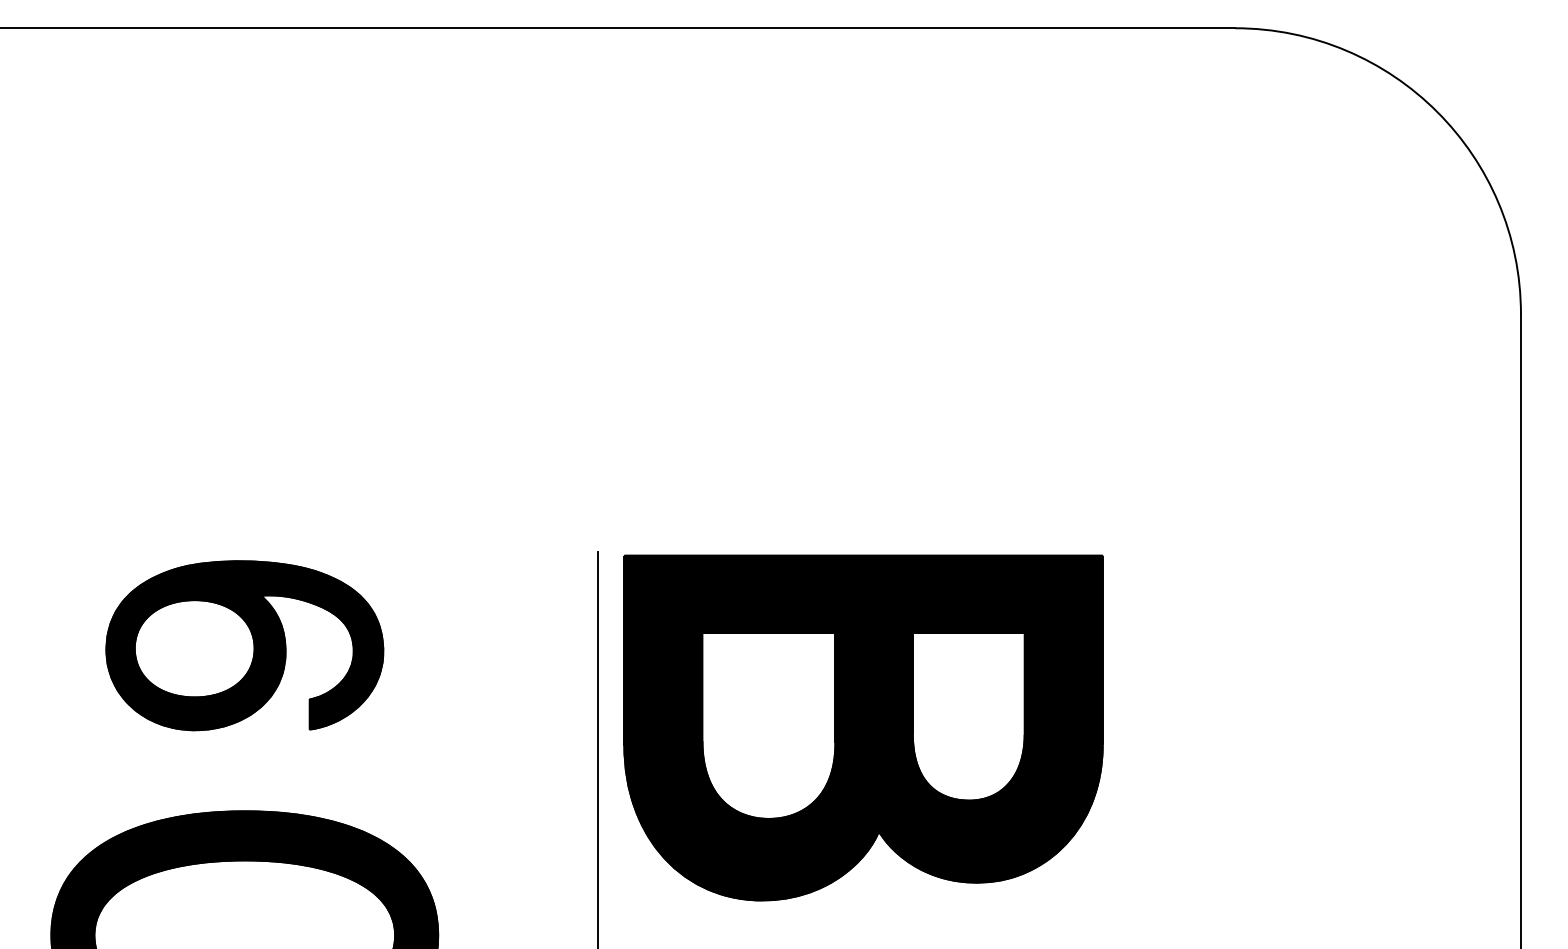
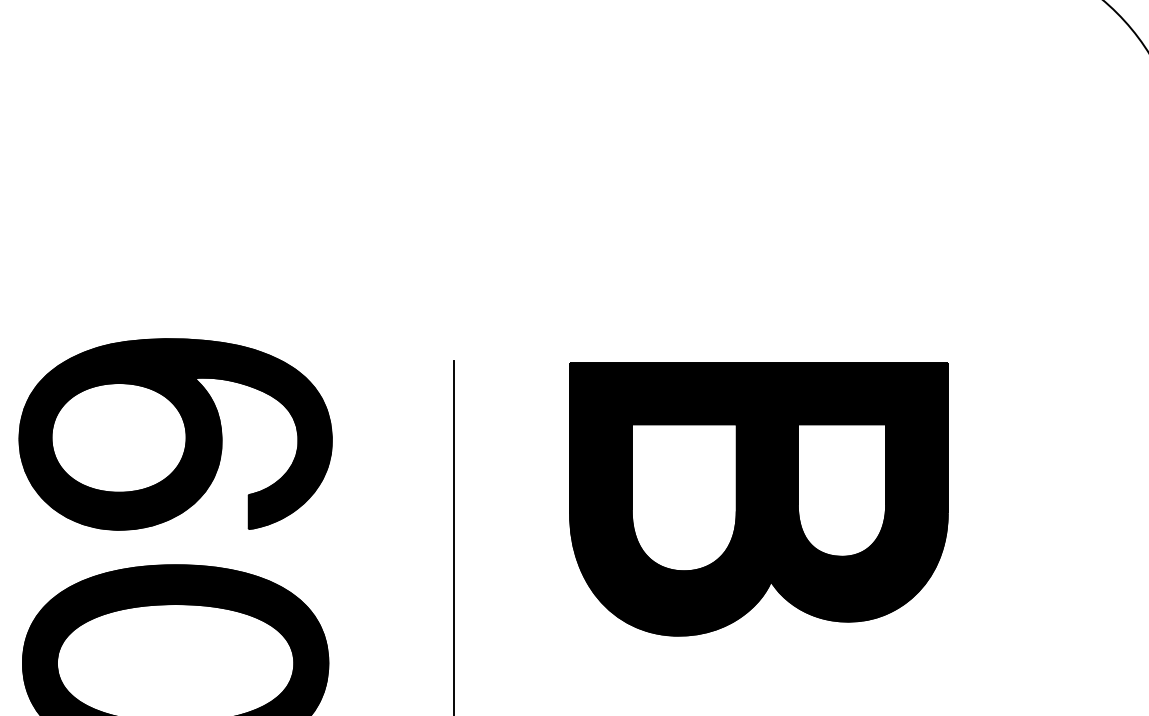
part: (244, 645) -> (175, 434), size x1.43
part: (863, 727) -> (758, 499), moved

